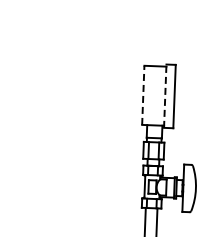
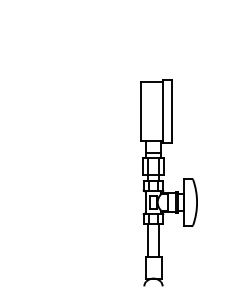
line: (142, 95) -> (140, 111), dashed -> solid
line: (164, 96) -> (162, 111), dashed -> solid

